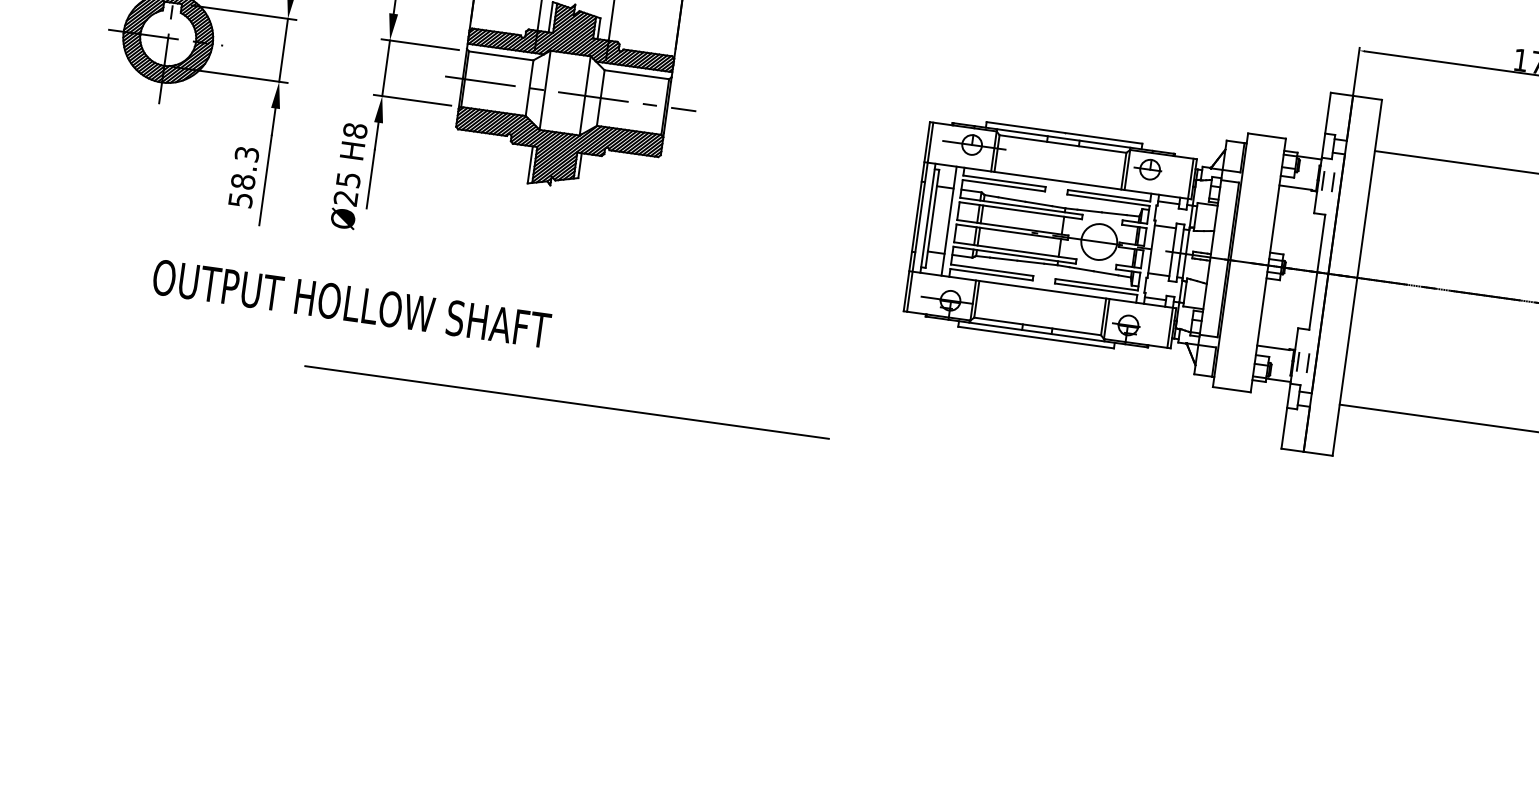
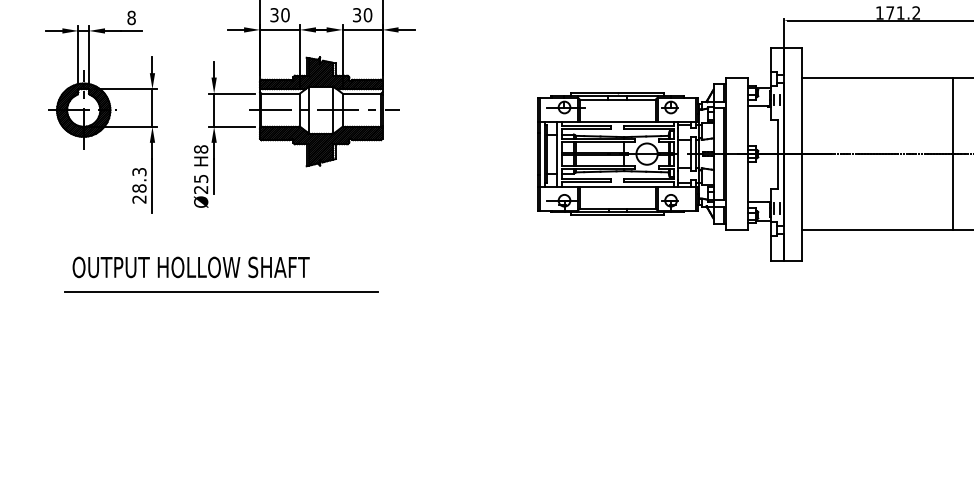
text: (240, 200) -> (139, 199), 58.3 -> 28.3
text: (350, 303) -> (190, 267), moved
line: (566, 402) -> (221, 291), moved

